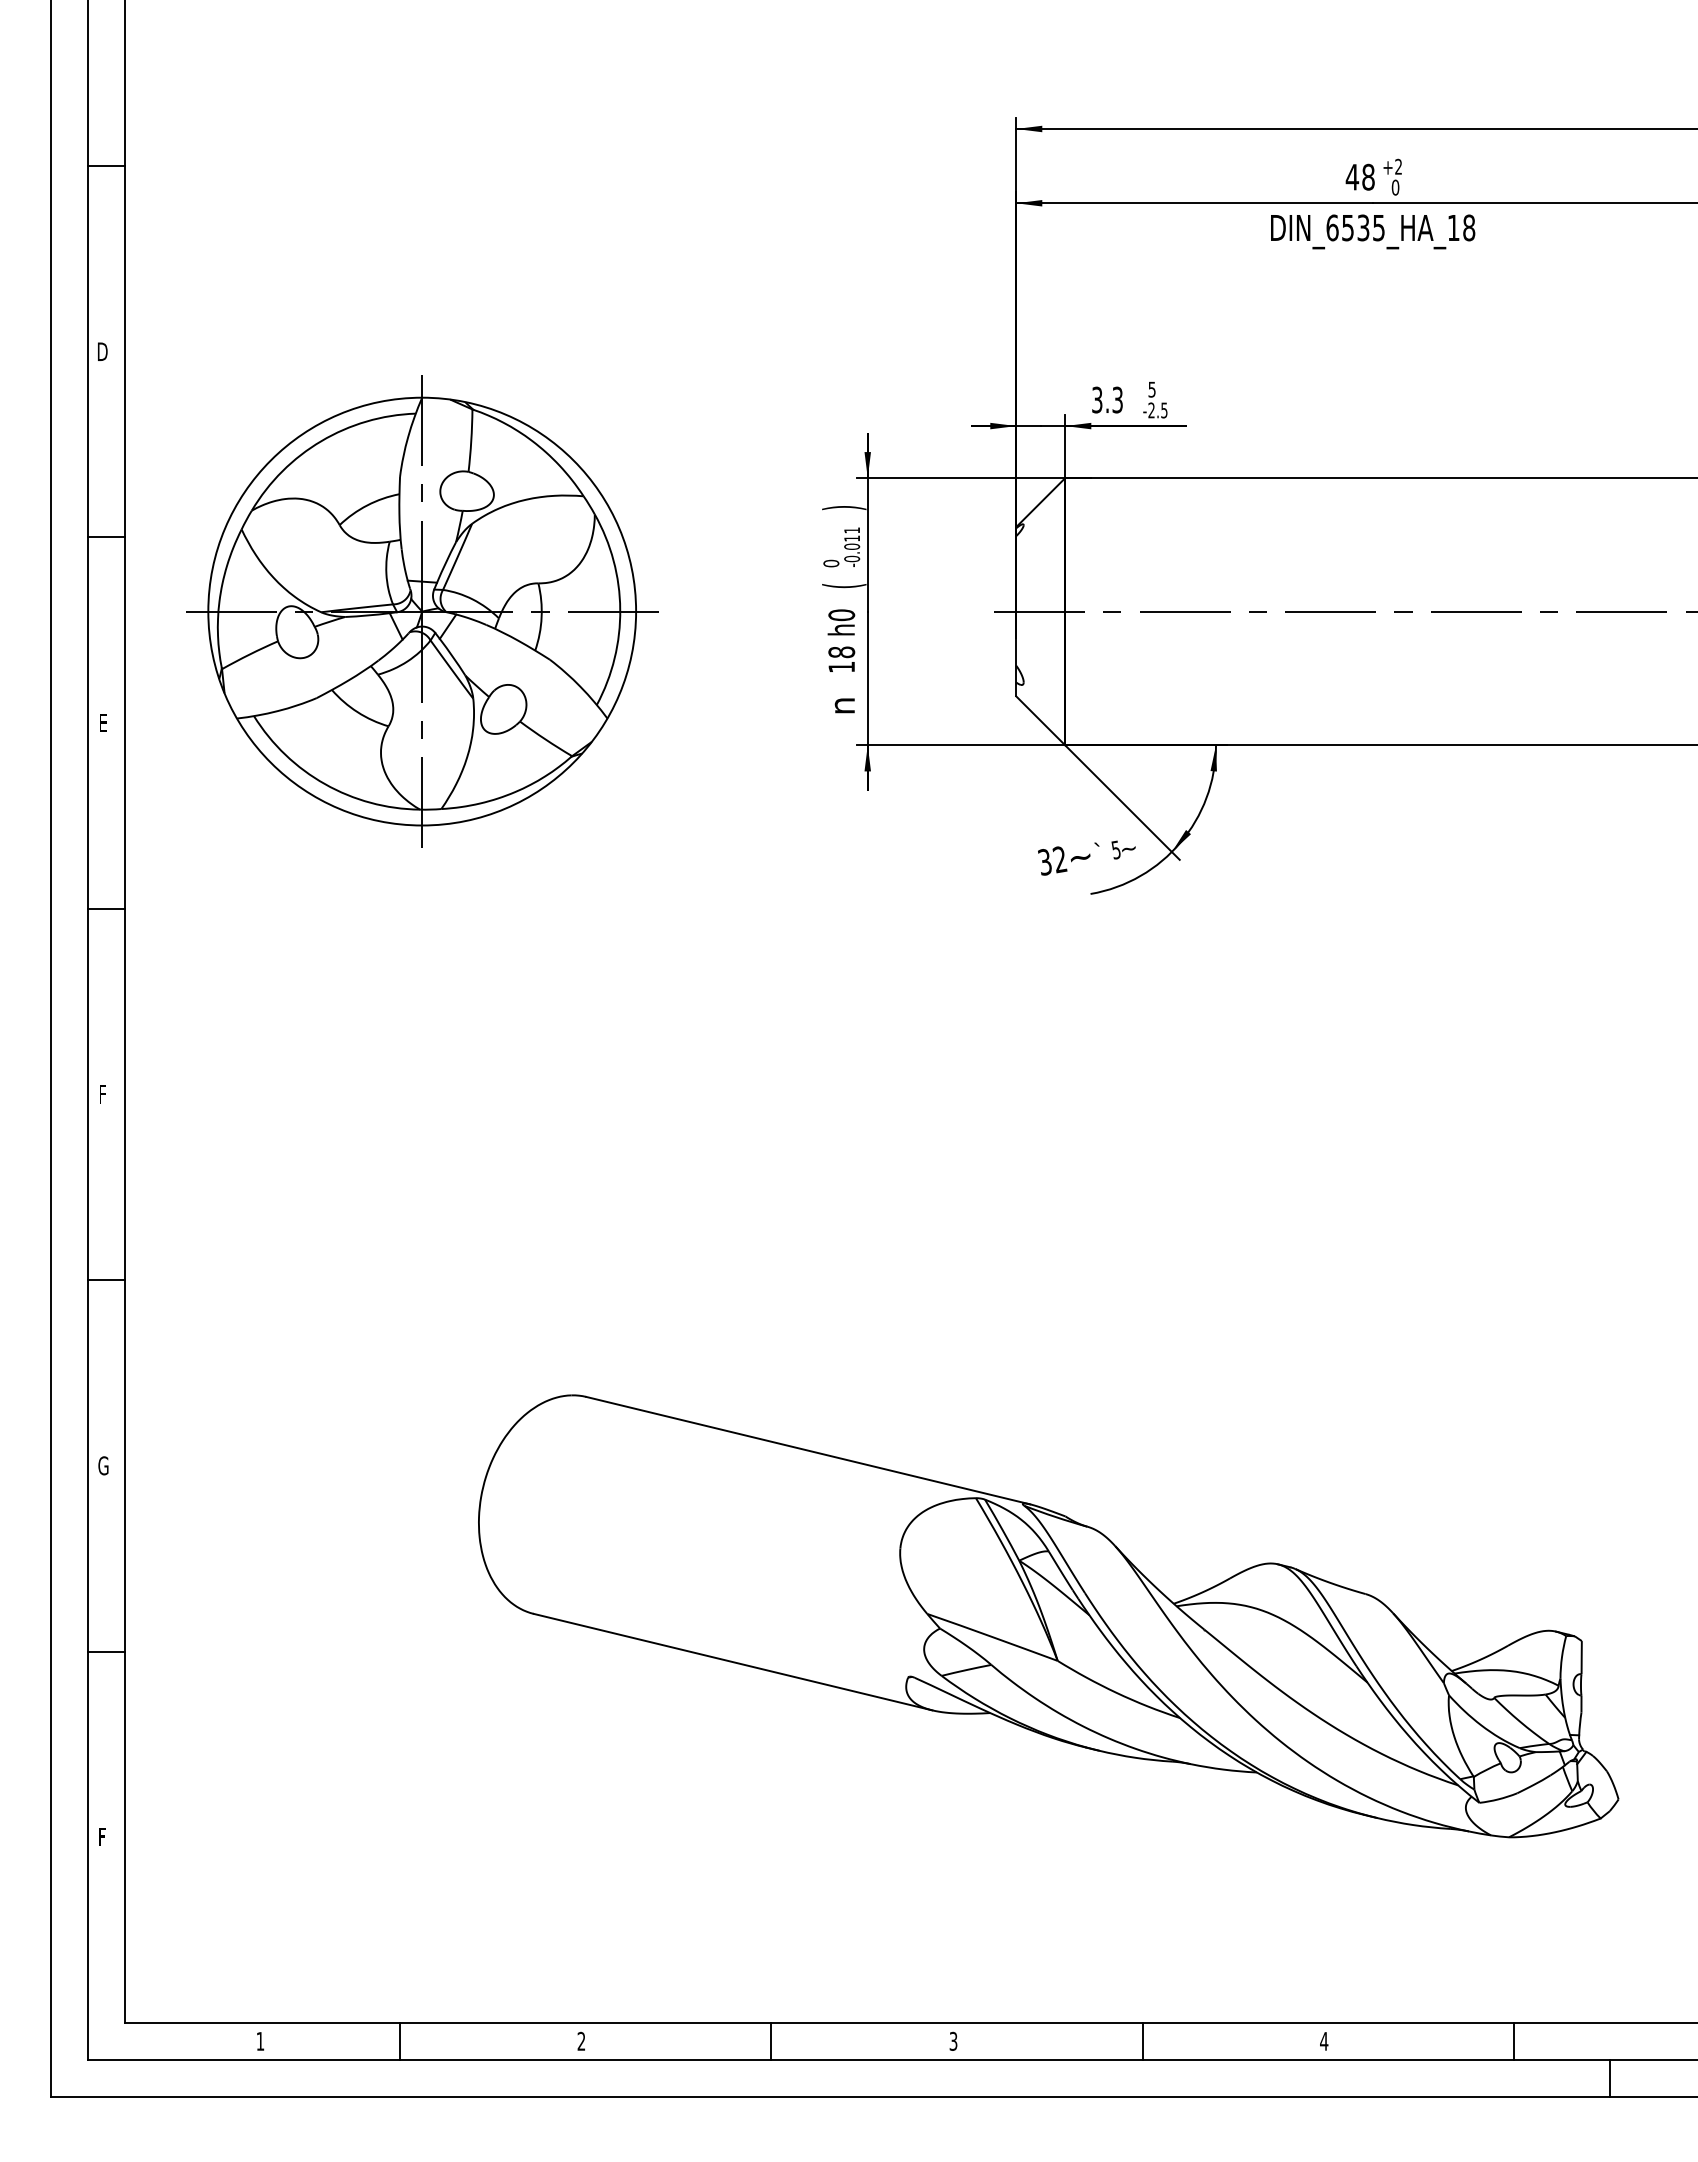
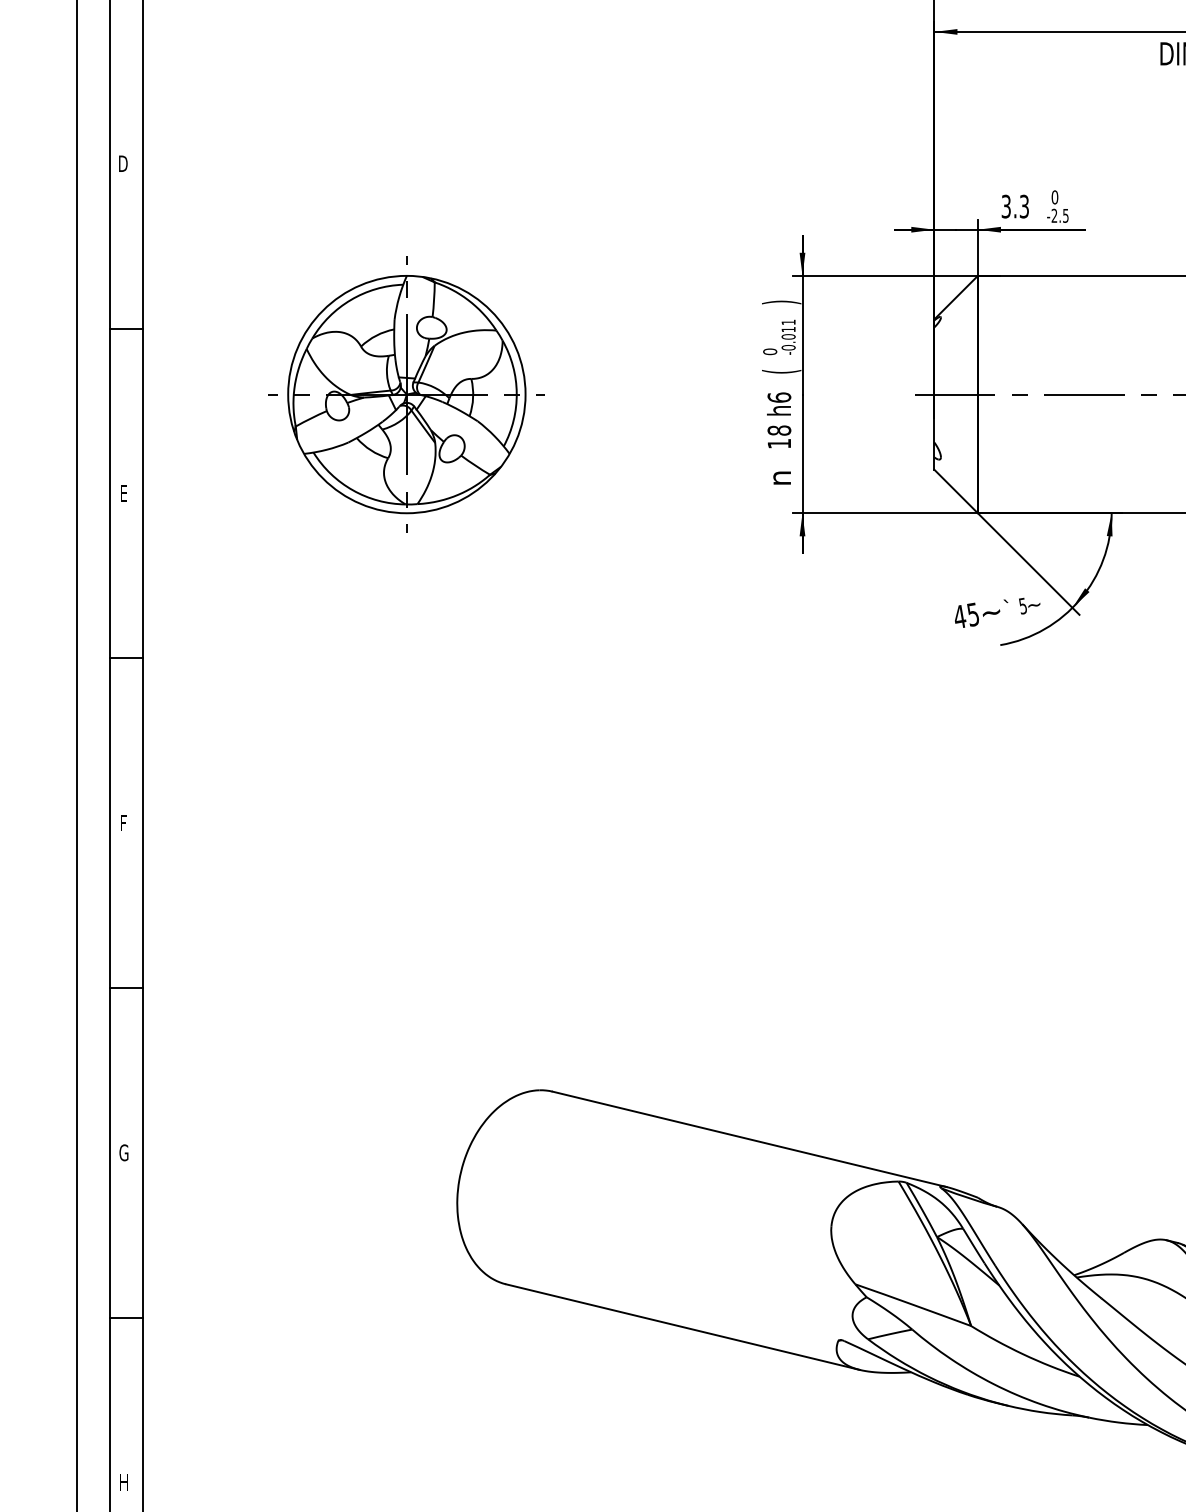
text: (1151, 389) -> (1054, 197), 5 -> 0
part: (421, 611) -> (406, 394), size x0.62
text: (841, 614) -> (779, 397), h0 -> h6
text: (1052, 860) -> (966, 615), 32 -> 45
text: (104, 1836) -> (124, 1481), F -> H

